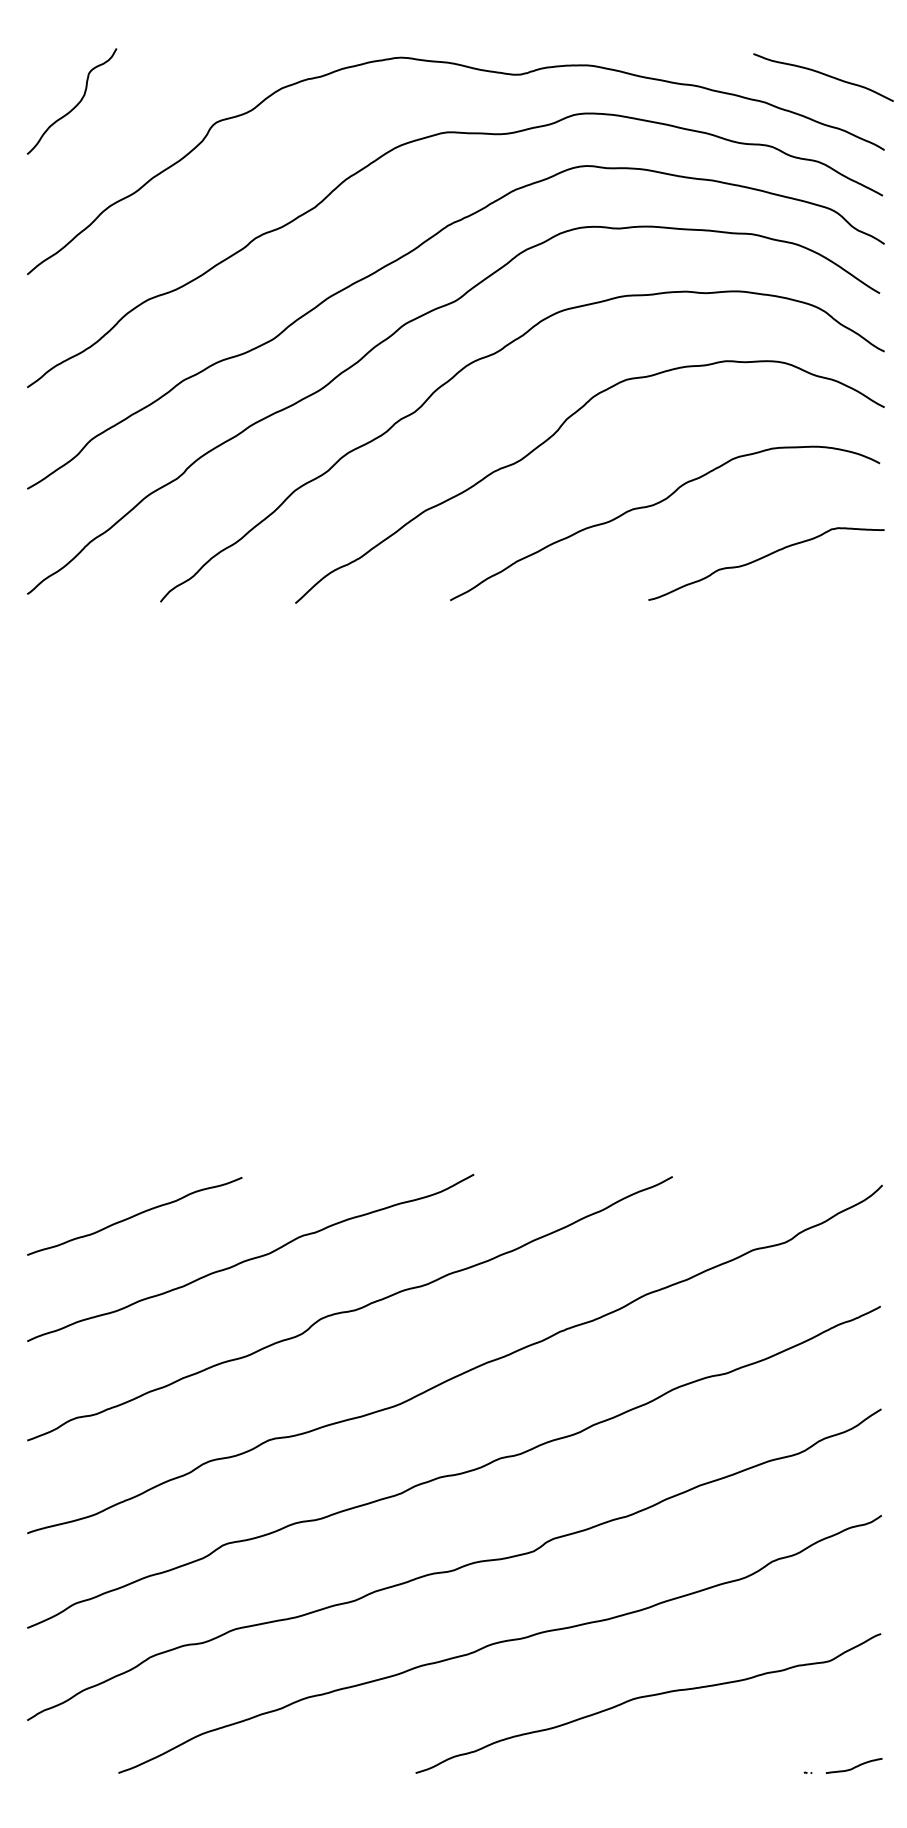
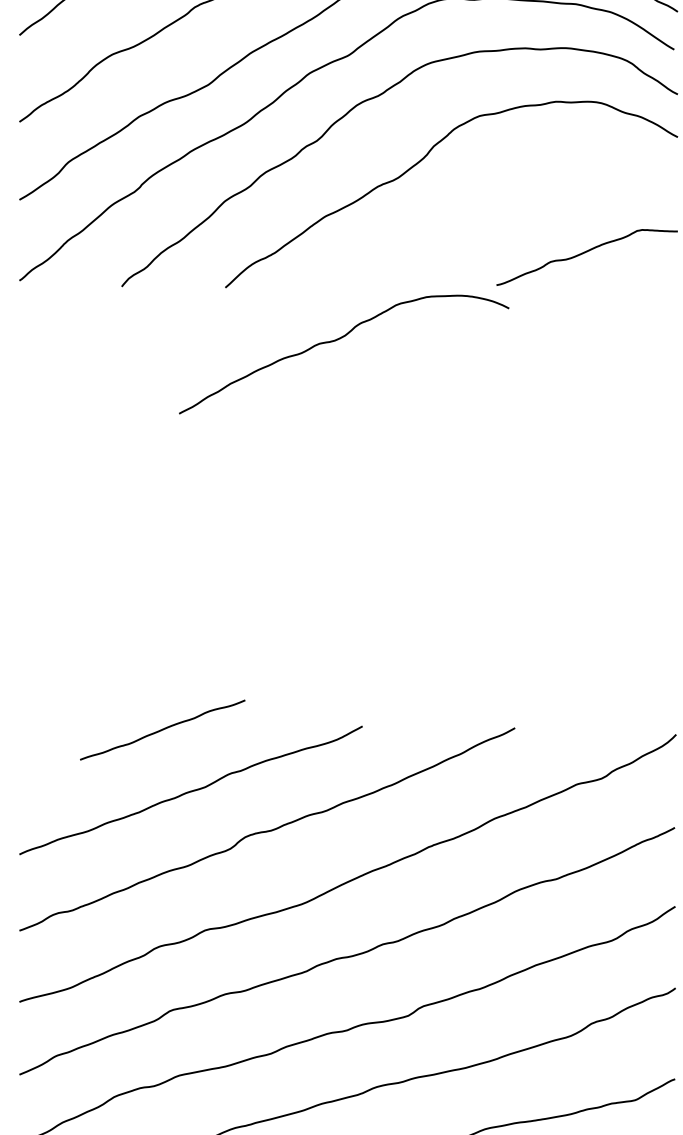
curve: (655, 505) -> (336, 340), moved
curve: (134, 1216) -> (162, 730), moved

